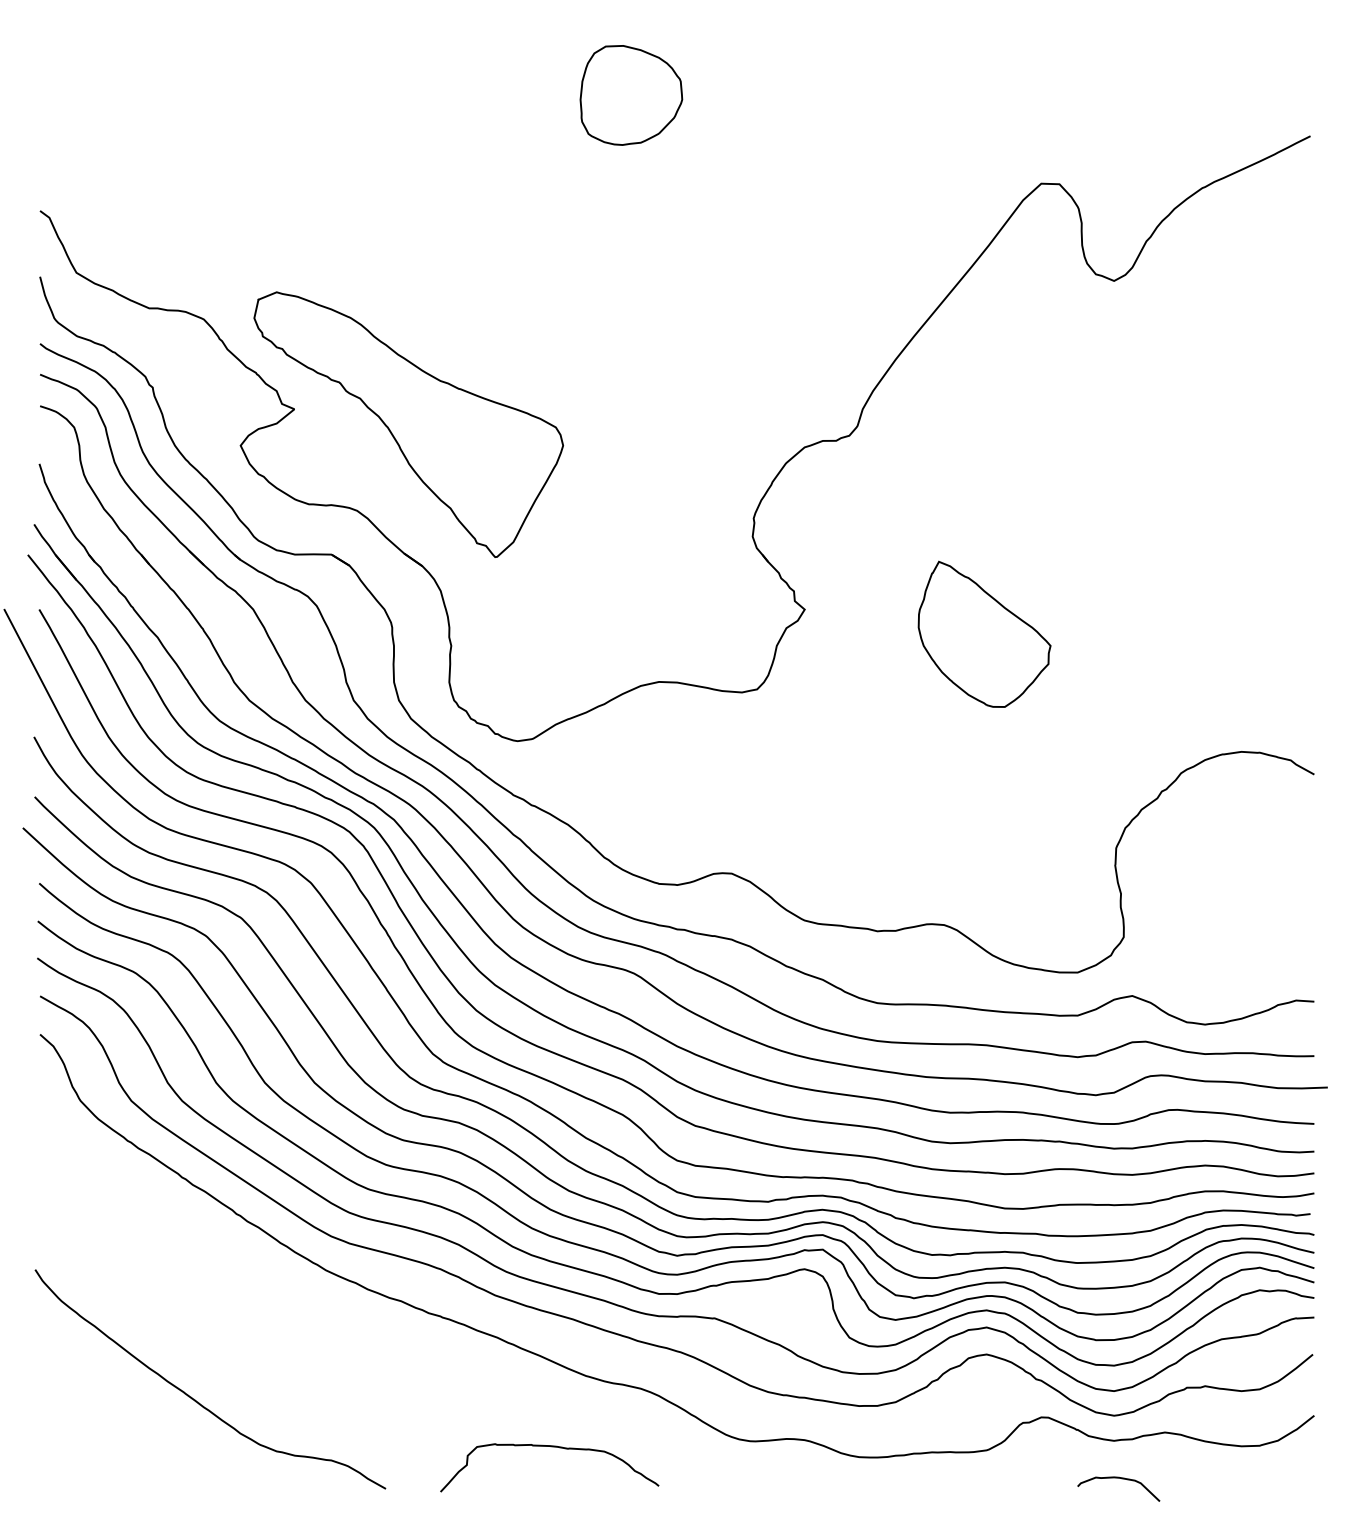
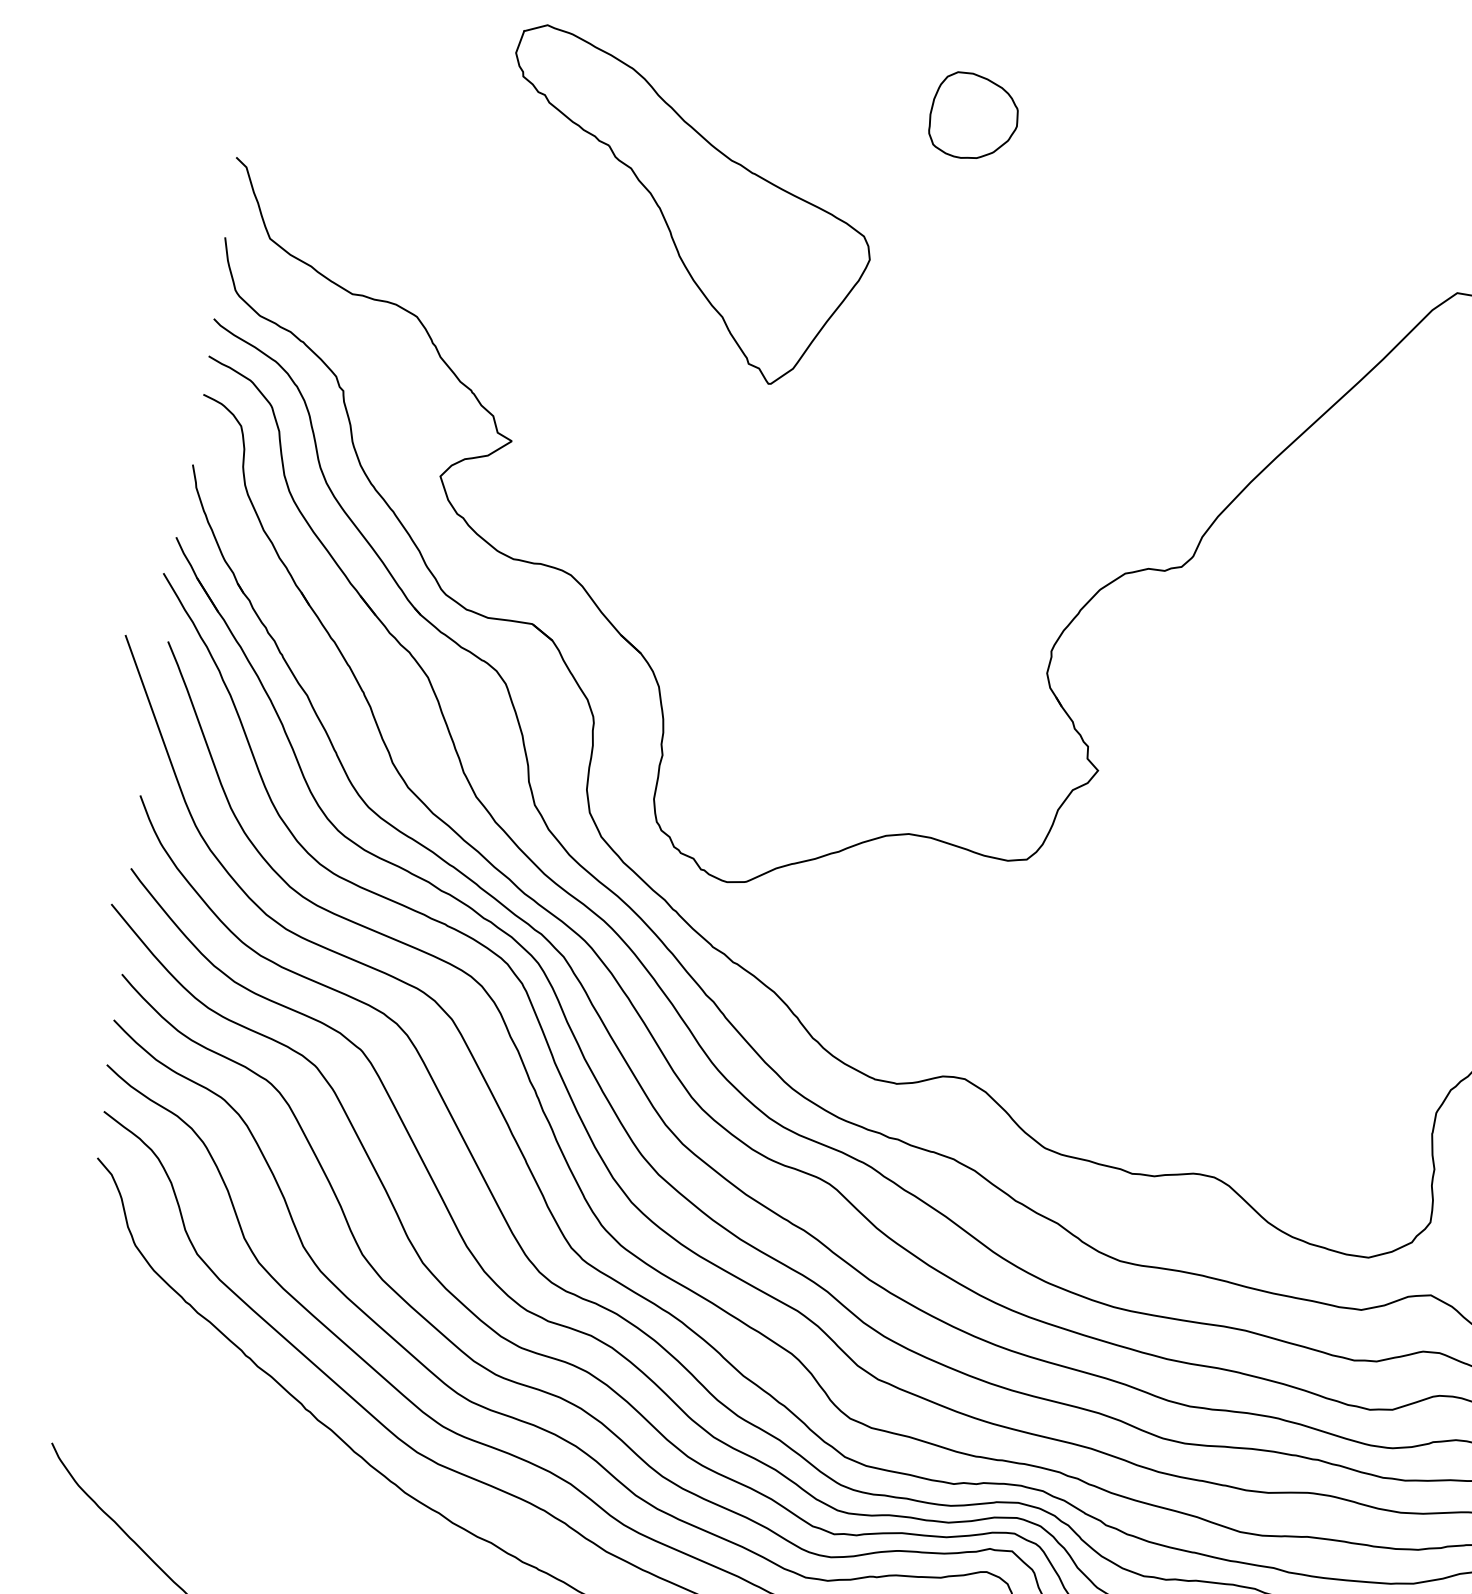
part: (631, 95) -> (974, 116), size x0.7
part: (408, 424) -> (685, 208), moved
part: (984, 633) -> (1312, 830), removed

